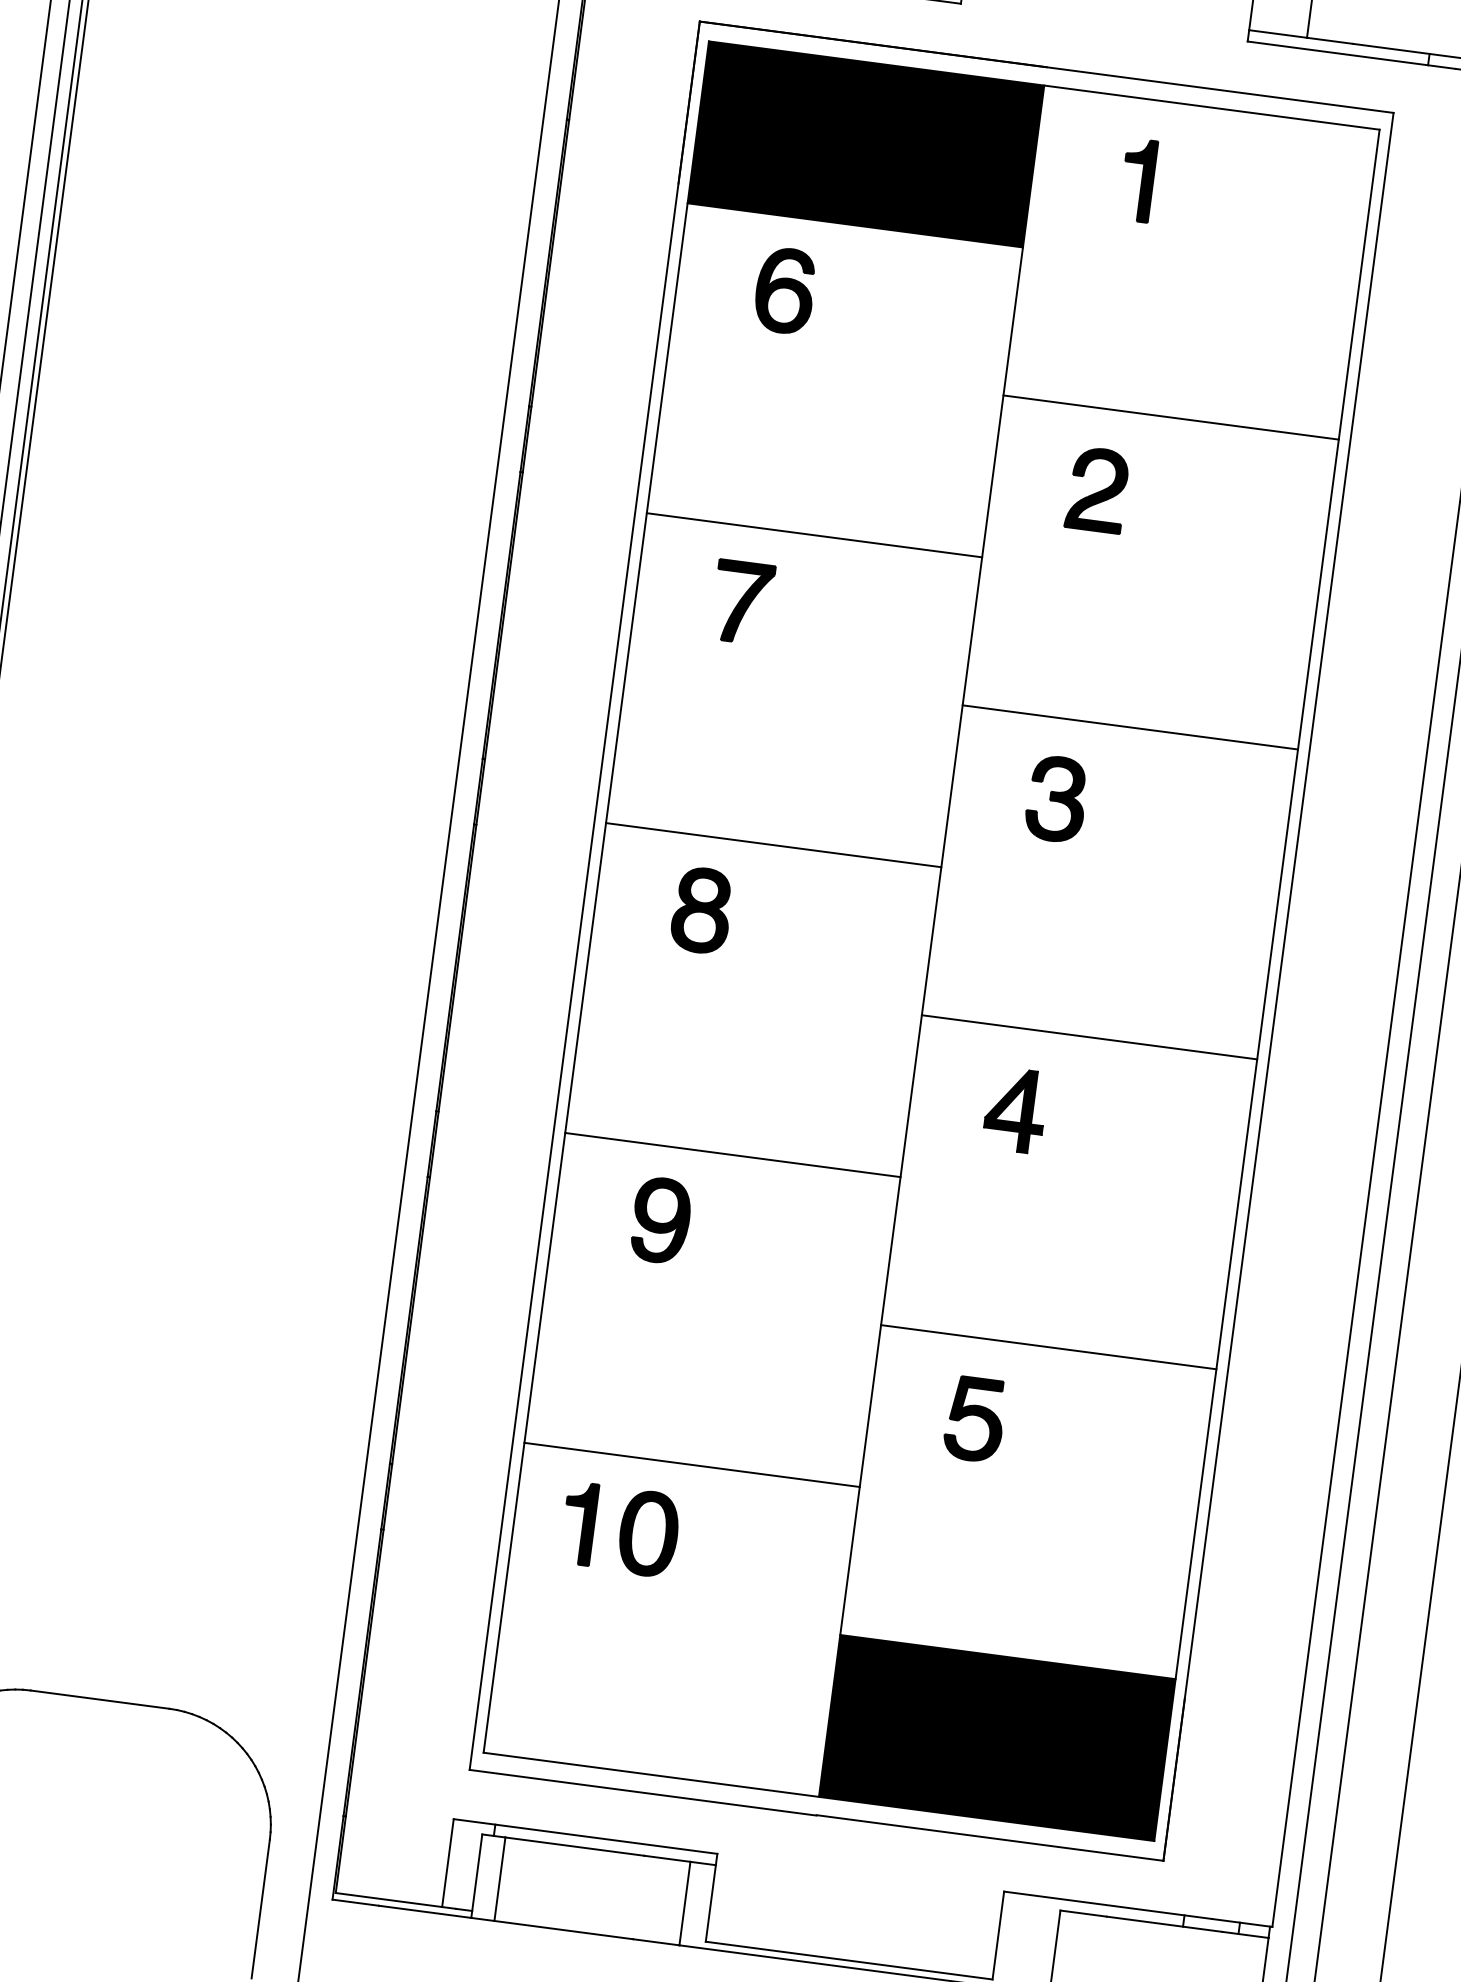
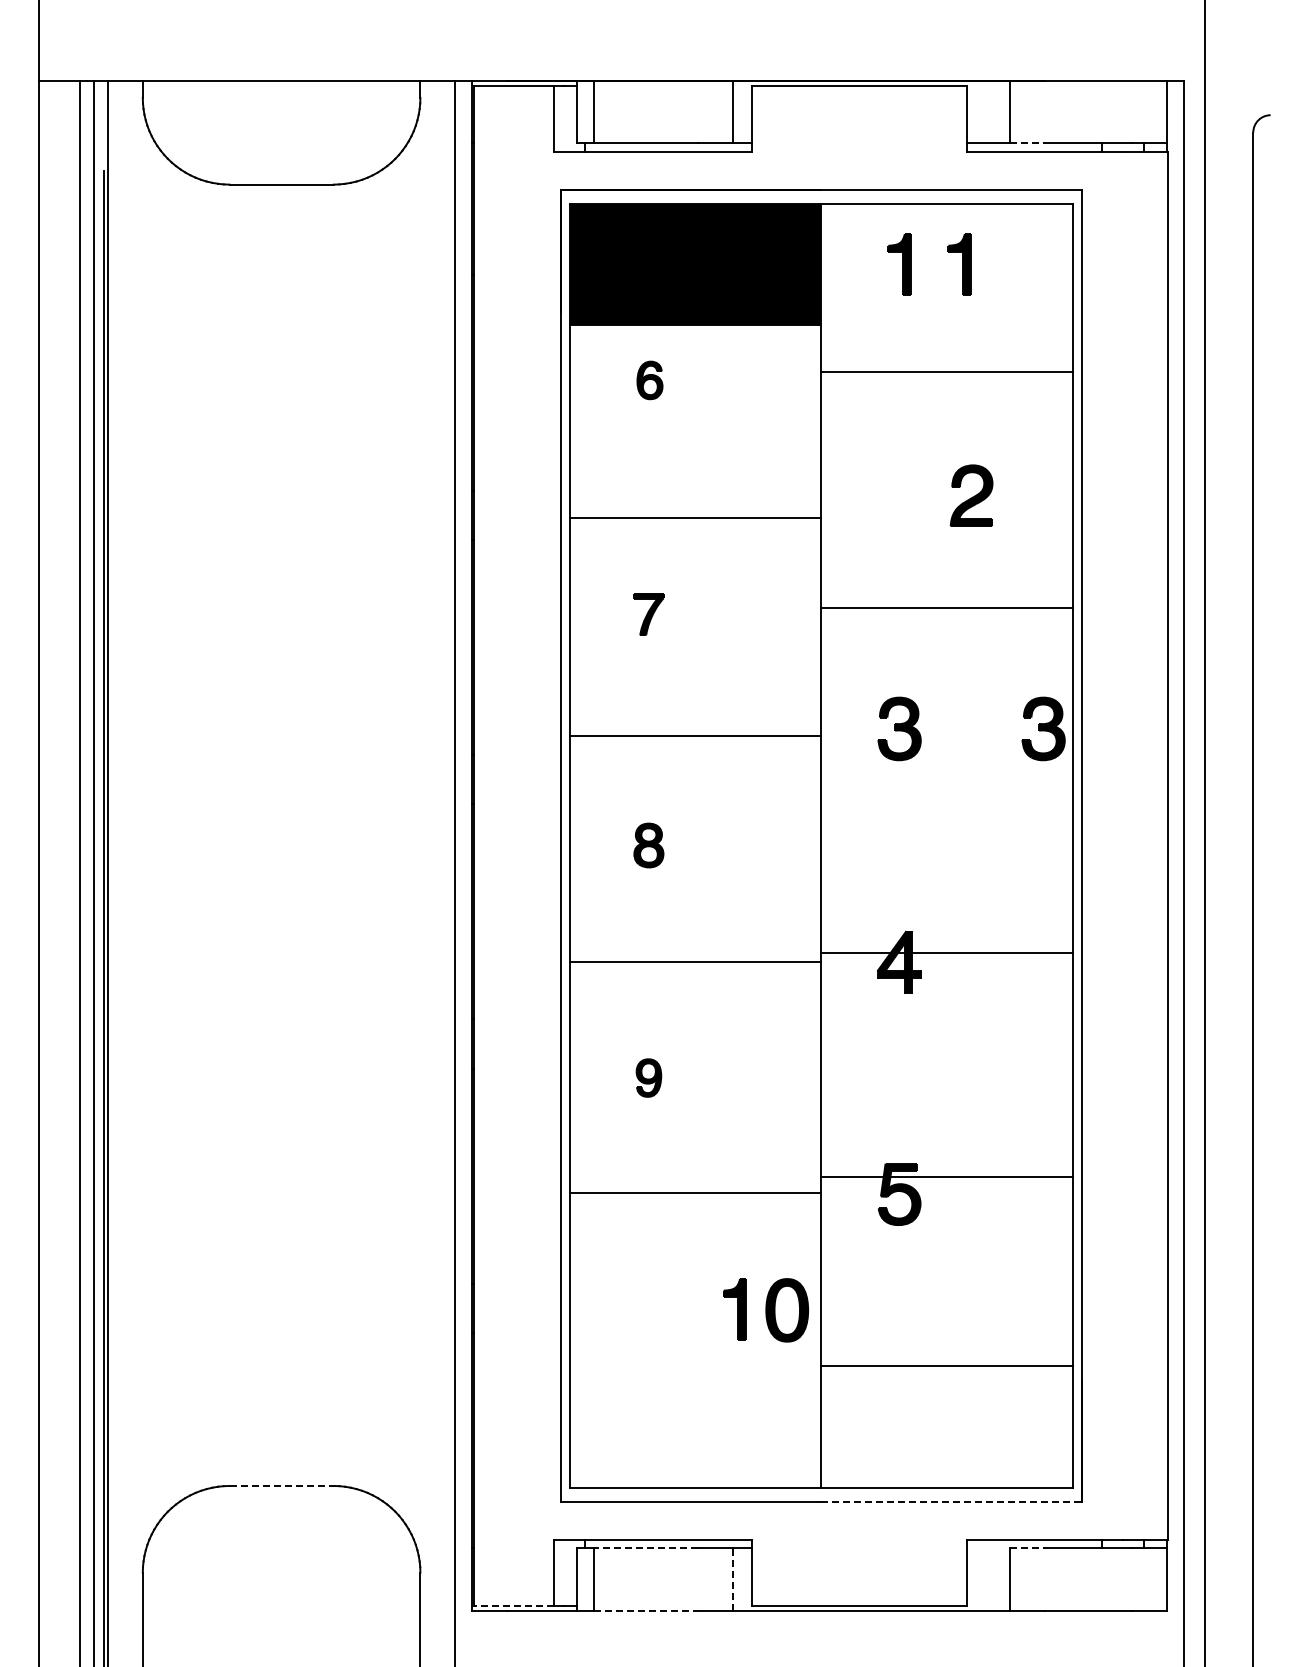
line: (1331, 41) -> (1028, 143), solid -> dashed
part: (1217, 190) -> (959, 264), added
part: (784, 290) -> (649, 380), size x0.6
line: (1170, 417) -> (946, 372), moved
part: (1097, 489) -> (971, 495), moved
line: (814, 534) -> (695, 517), moved
part: (742, 602) -> (648, 614), size x0.7
line: (1129, 726) -> (946, 607), moved
part: (1248, 823) -> (1043, 728), added
line: (773, 845) -> (695, 736), moved
part: (701, 910) -> (648, 845), size x0.7
line: (1088, 1037) -> (946, 953), moved
line: (733, 1154) -> (695, 961), moved
part: (660, 1219) -> (648, 1077), size x0.6
line: (1048, 1346) -> (946, 1176), moved
line: (692, 1465) -> (695, 1193), moved
part: (621, 1530) -> (766, 1310), moved
line: (101, 1699) -> (282, 1485), solid -> dashed
fill: (996, 1737) -> (946, 1426), removed
line: (990, 1837) -> (951, 1501), solid -> dashed
line: (574, 1846) -> (645, 1548), solid -> dashed
line: (389, 1899) -> (514, 1605), solid -> dashed
line: (684, 1903) -> (732, 1579), solid -> dashed
line: (1084, 1914) -> (1028, 1548), solid -> dashed
line: (564, 1929) -> (646, 1610), solid -> dashed

